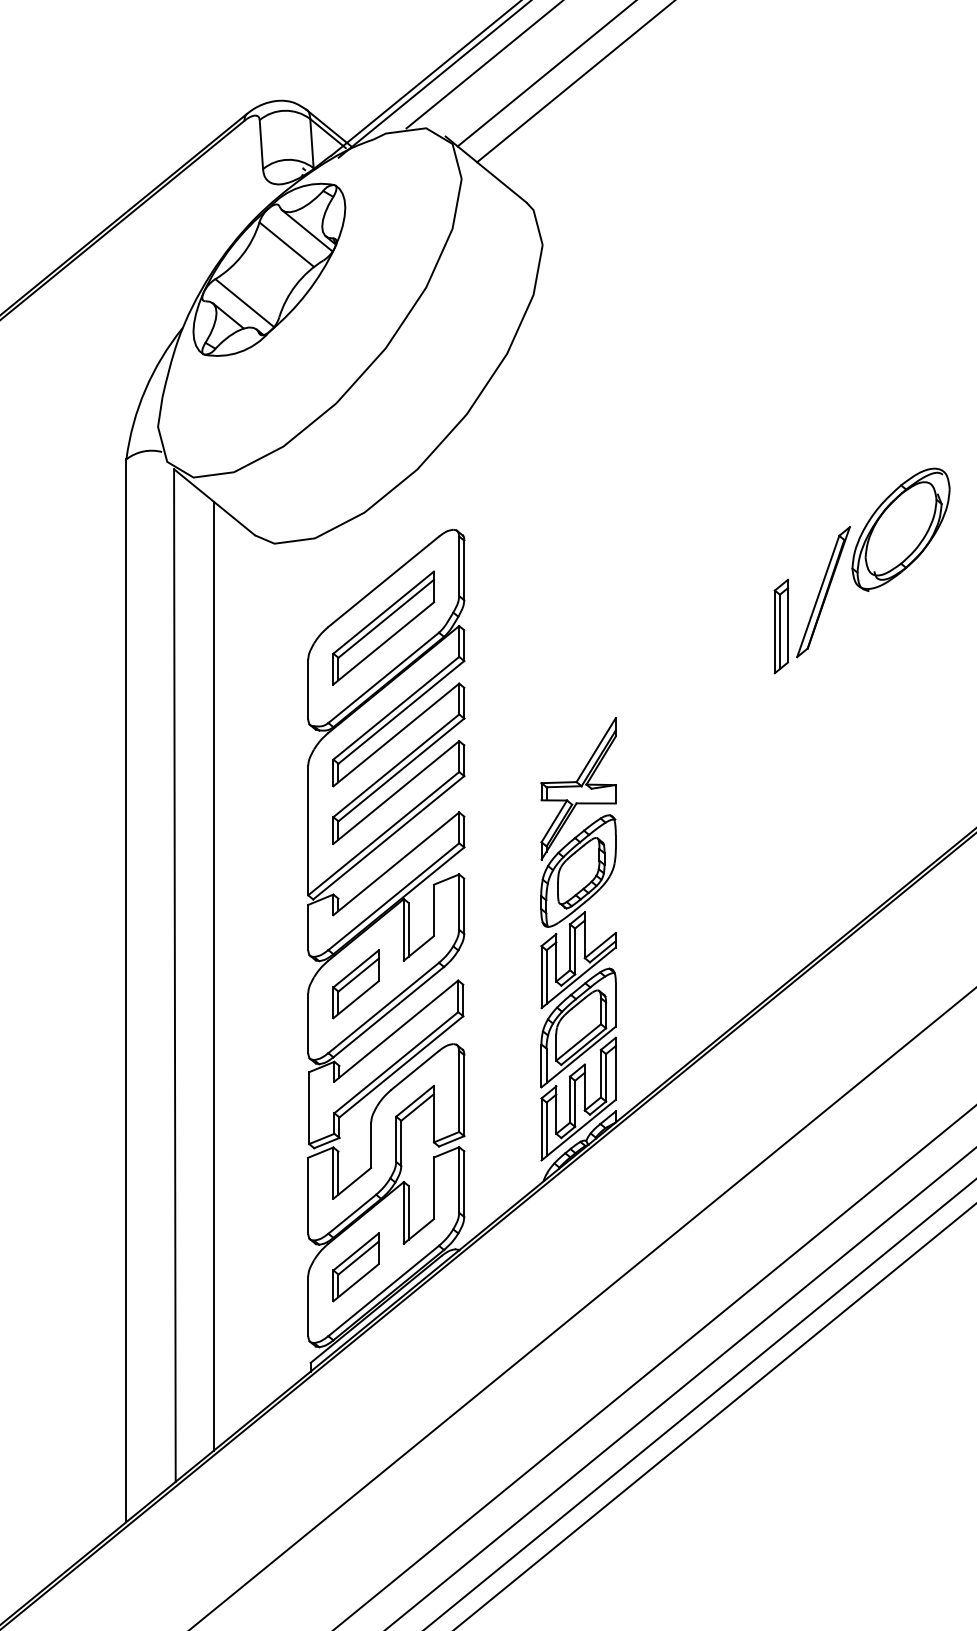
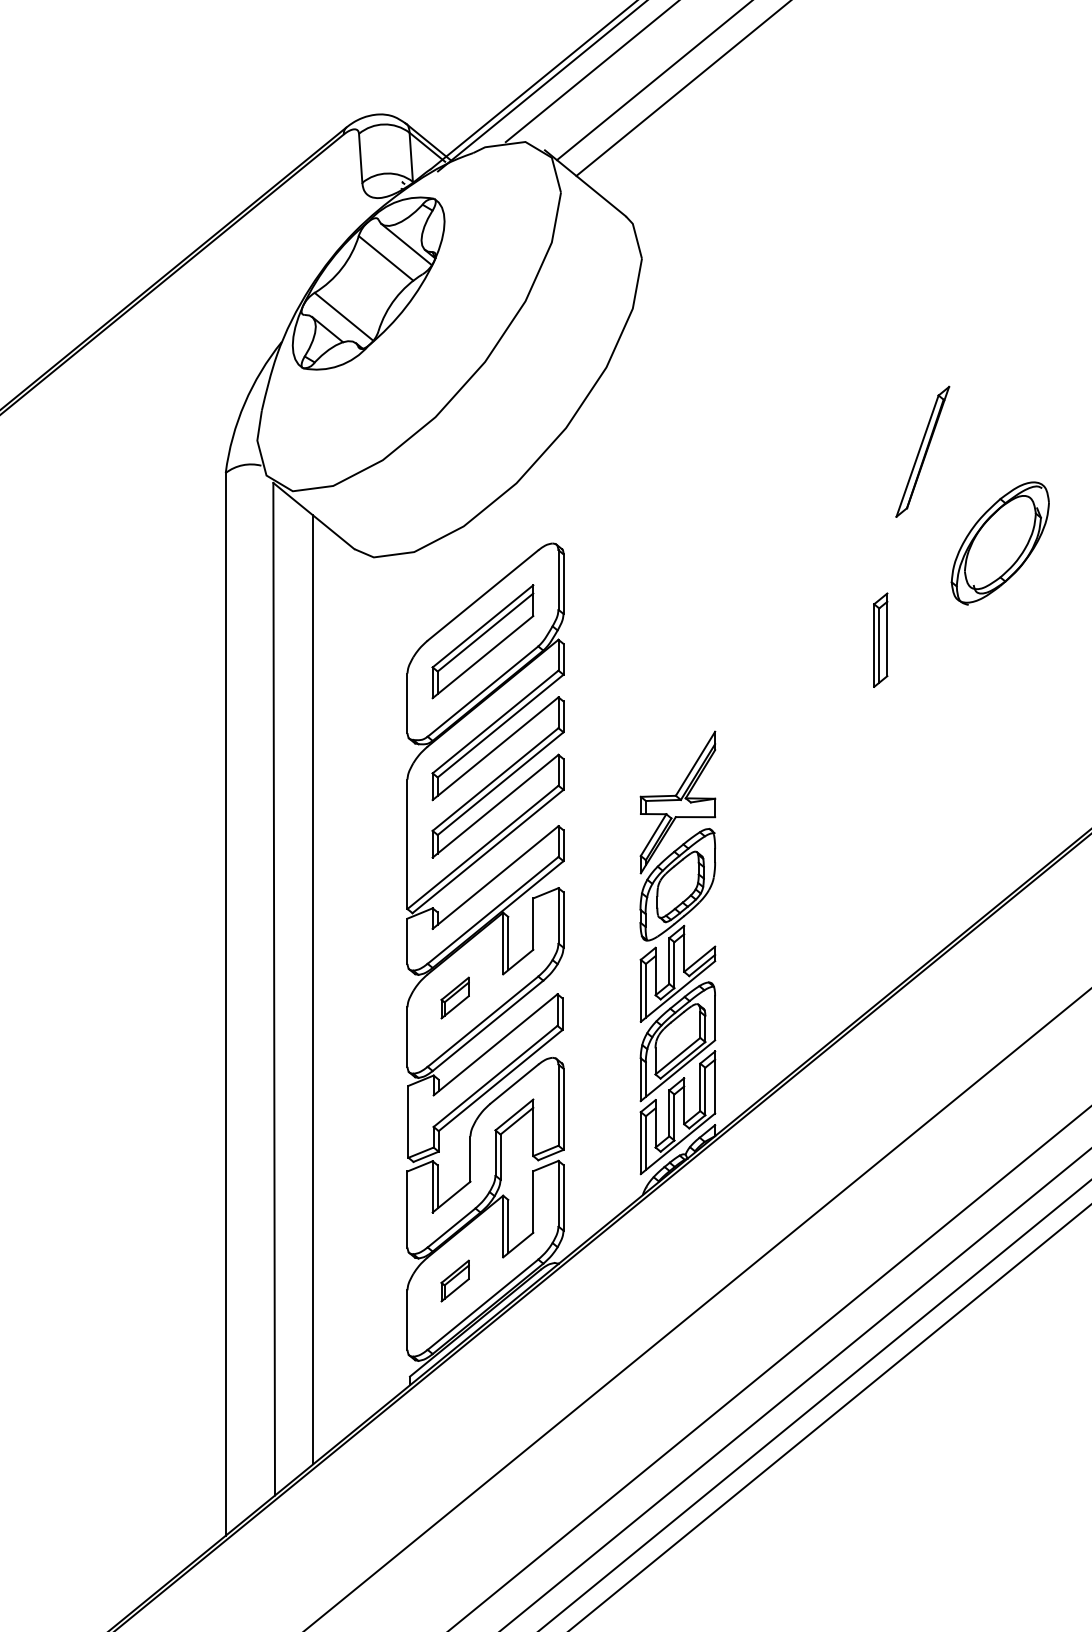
part: (823, 591) -> (922, 451), moved
part: (355, 983) -> (454, 997), size x0.6
part: (355, 1266) -> (454, 1280), size x0.6

